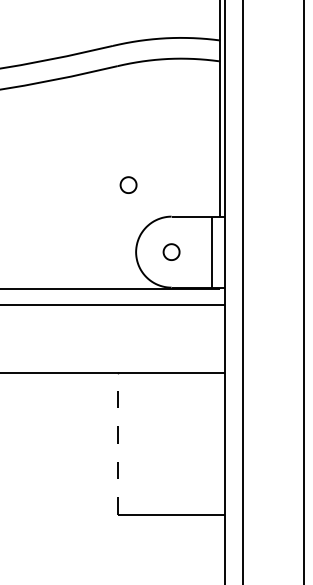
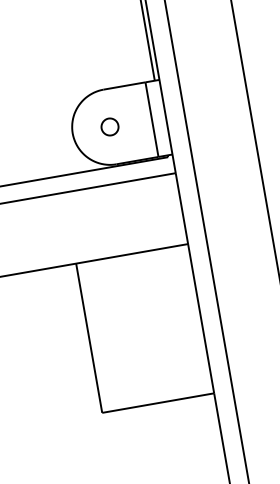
part: (128, 184) -> (52, 63), removed
line: (118, 443) -> (89, 337), dashed -> solid

